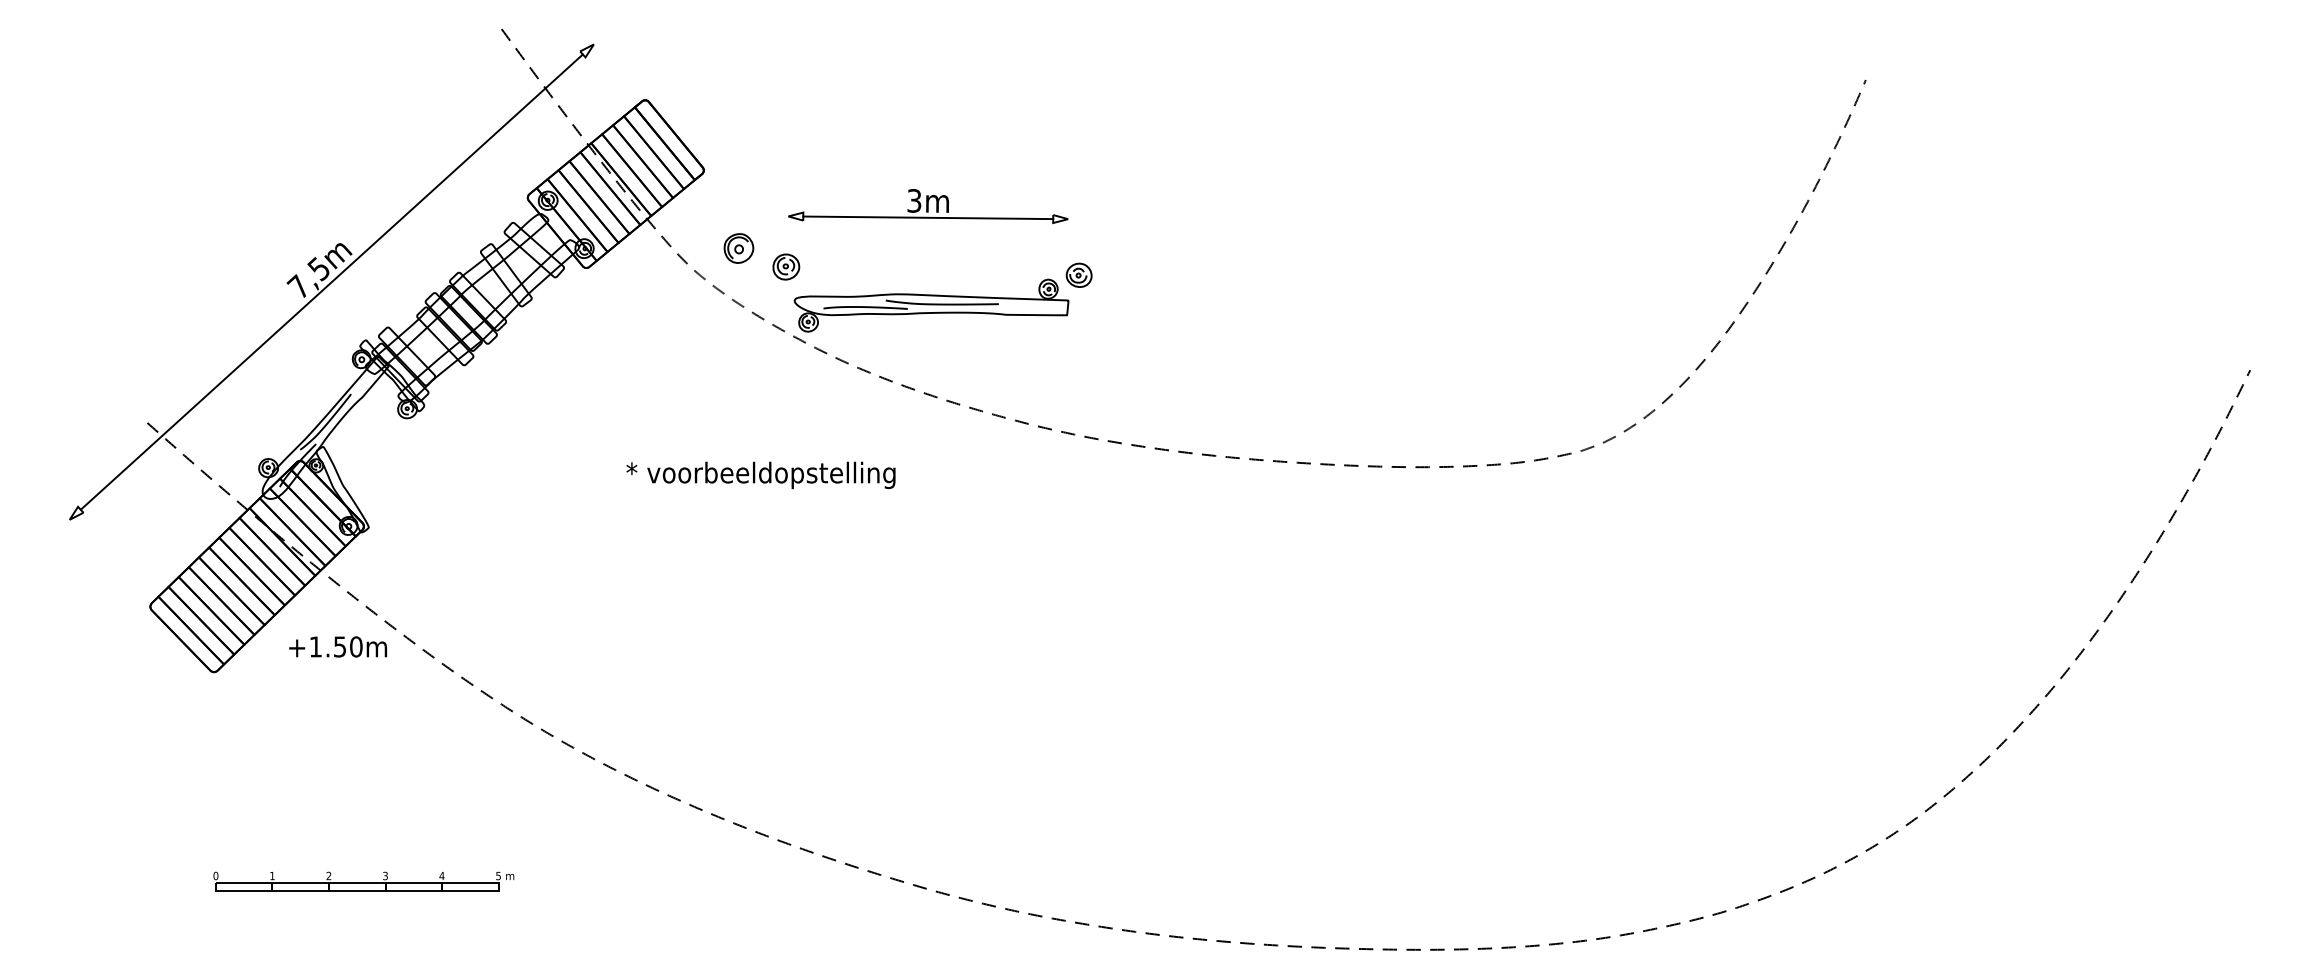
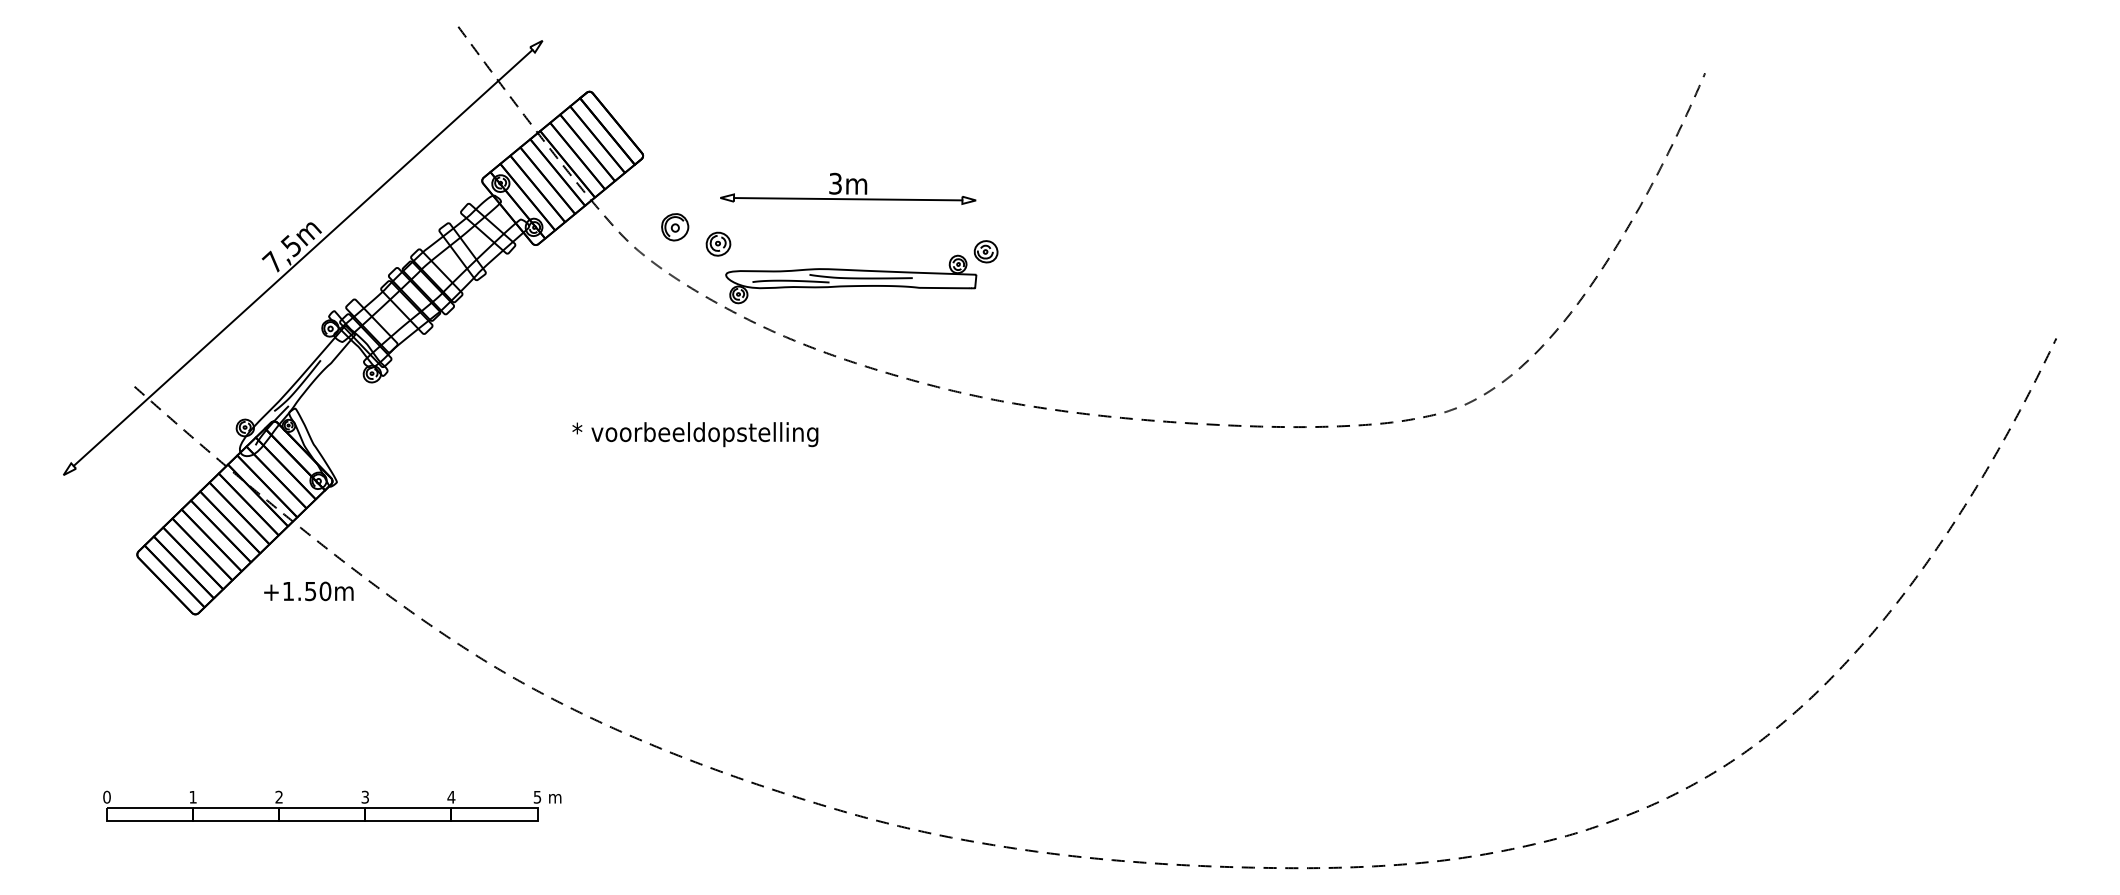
part: (363, 881) -> (332, 805), size x1.67

